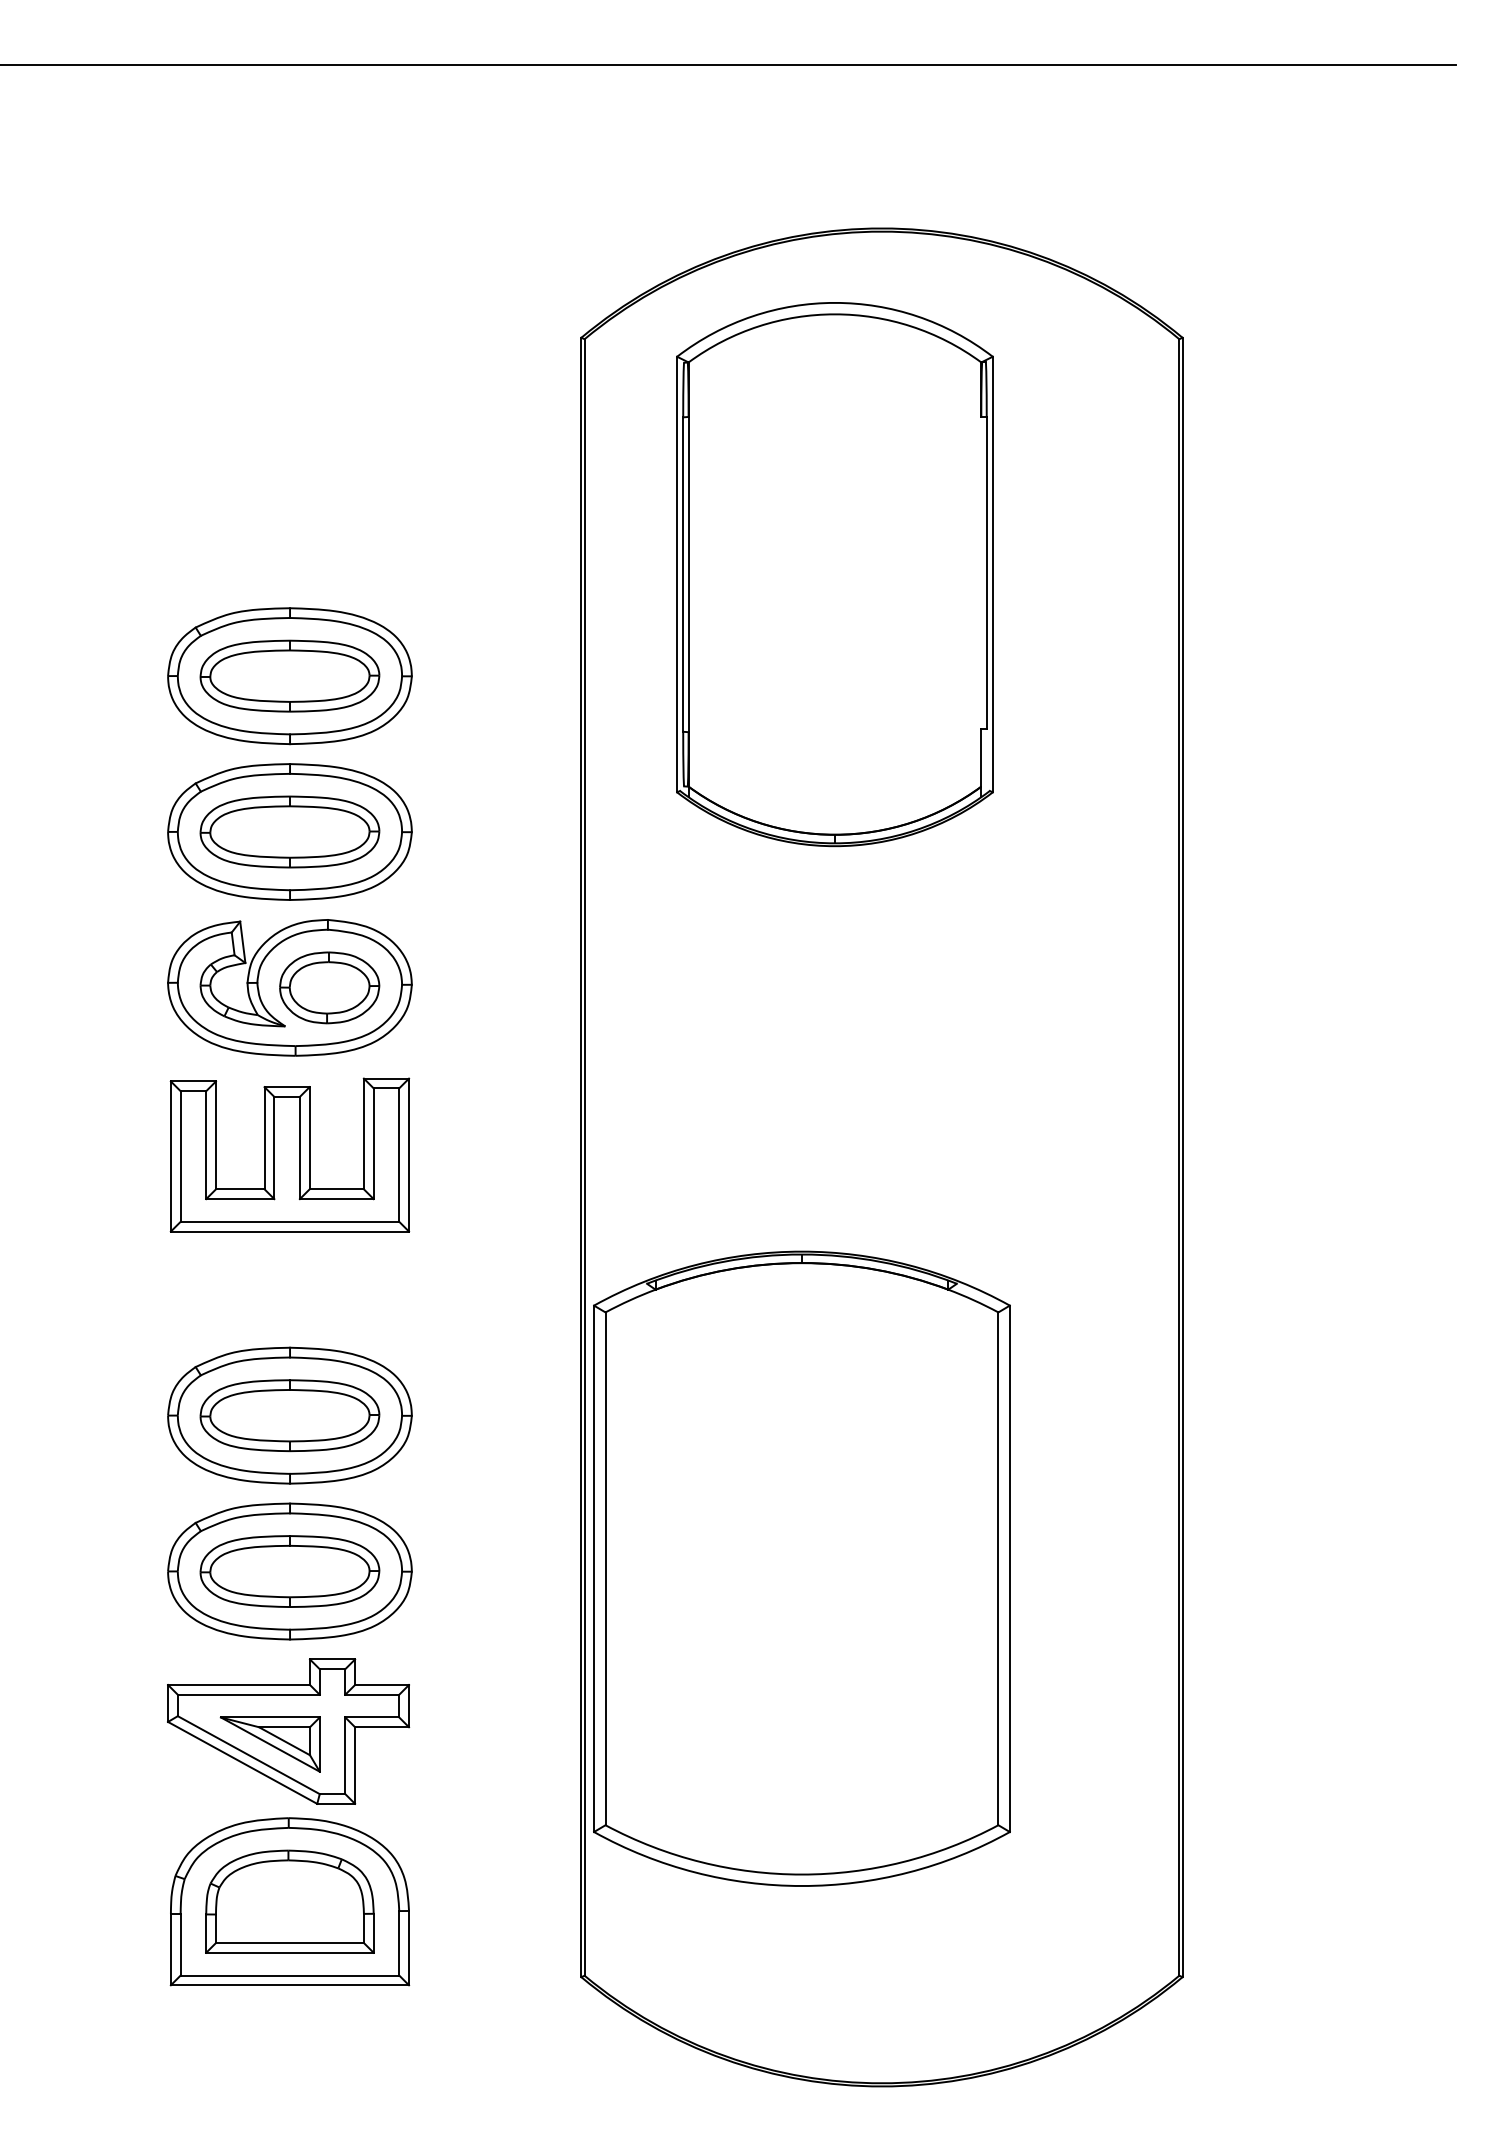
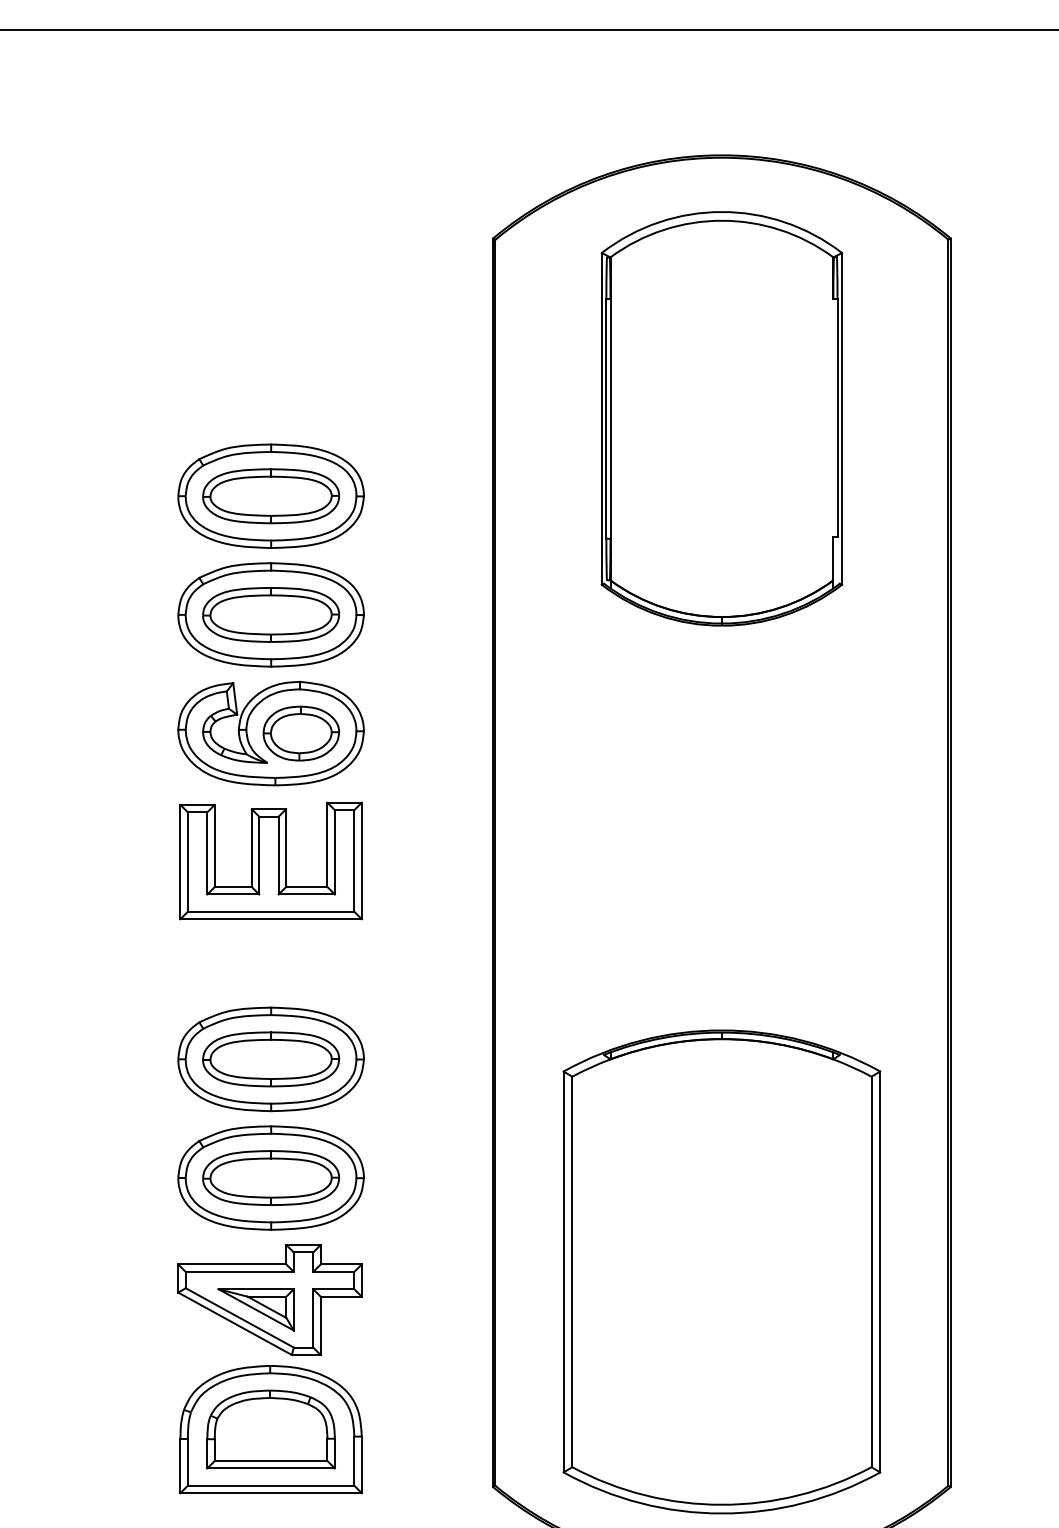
part: (834, 574) -> (721, 418), moved
part: (801, 1568) -> (721, 1271), moved

